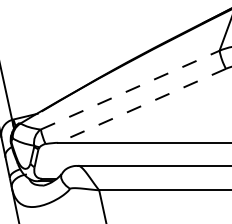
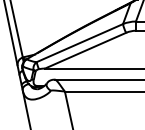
line: (131, 88) -> (80, 42), dashed -> solid
line: (141, 105) -> (85, 50), dashed -> solid

